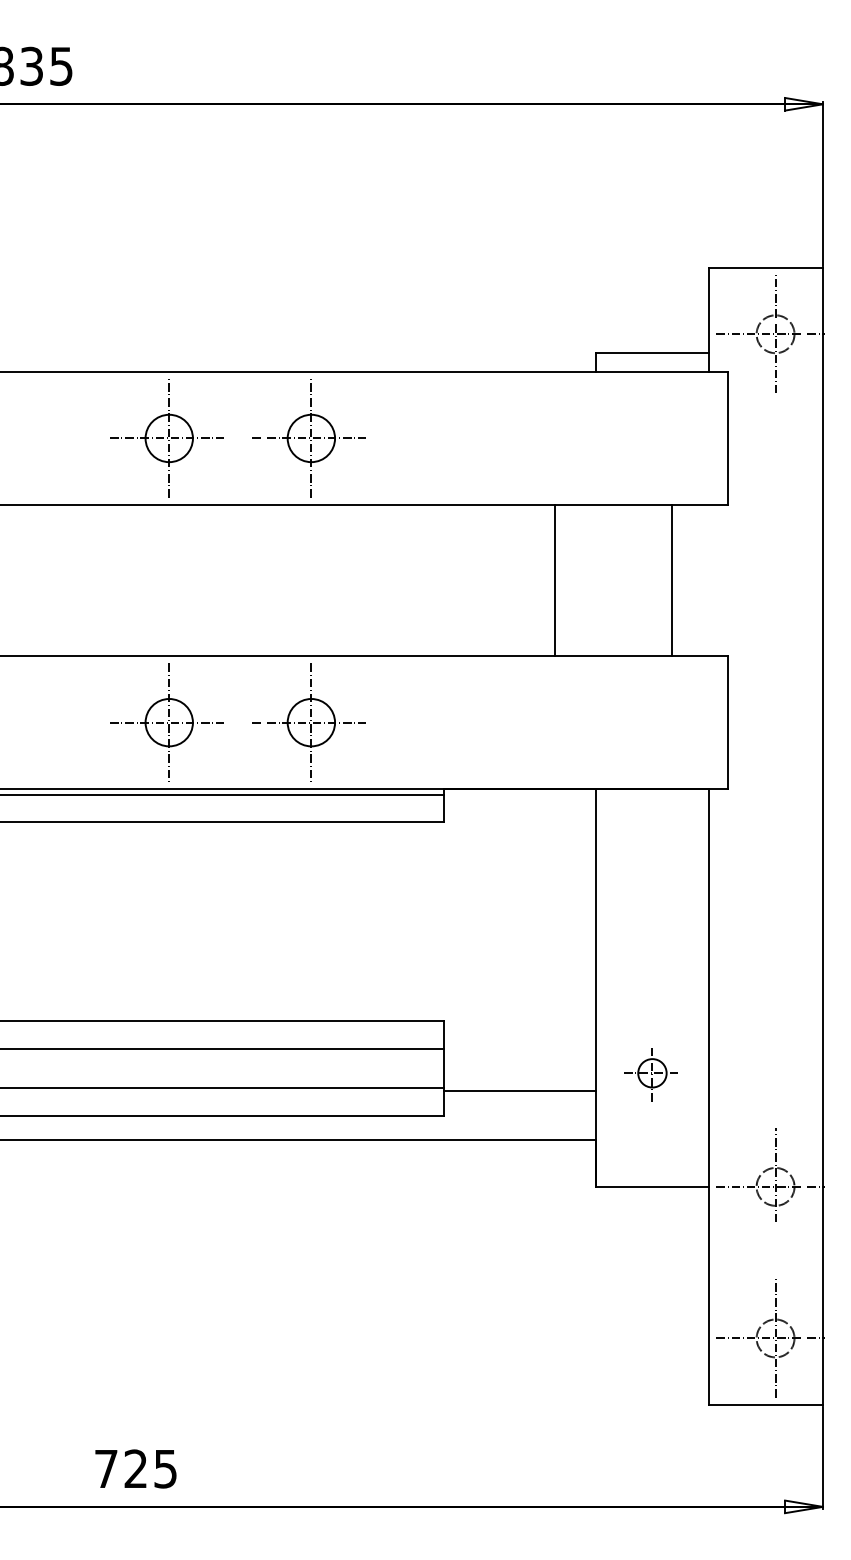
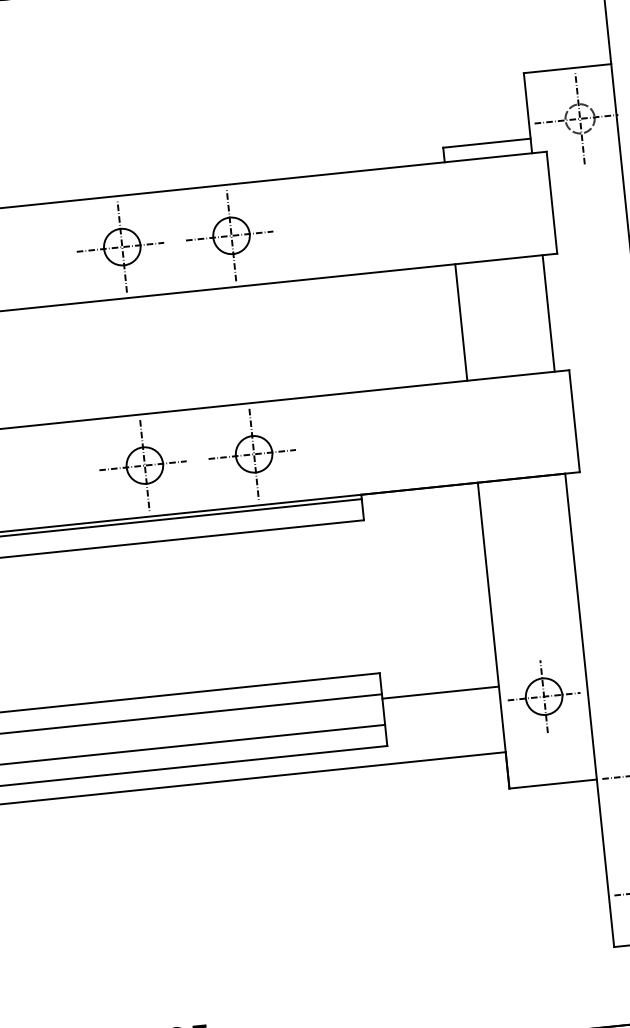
line: (554, 580) -> (461, 322), moved
line: (672, 580) -> (548, 313), moved
part: (652, 1073) -> (544, 696), size x1.67
line: (519, 1091) -> (440, 692), moved

